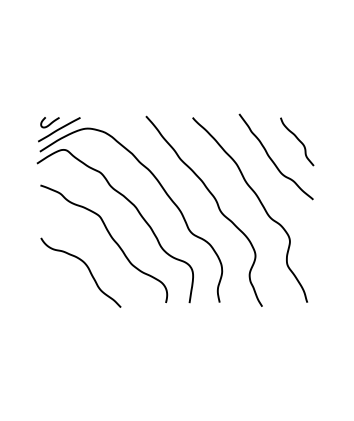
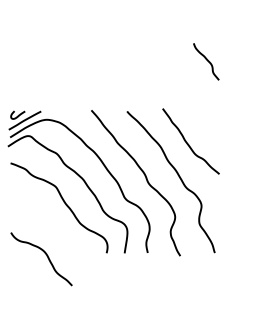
curve: (298, 140) -> (207, 60), moved
curve: (87, 268) -> (46, 255), moved

